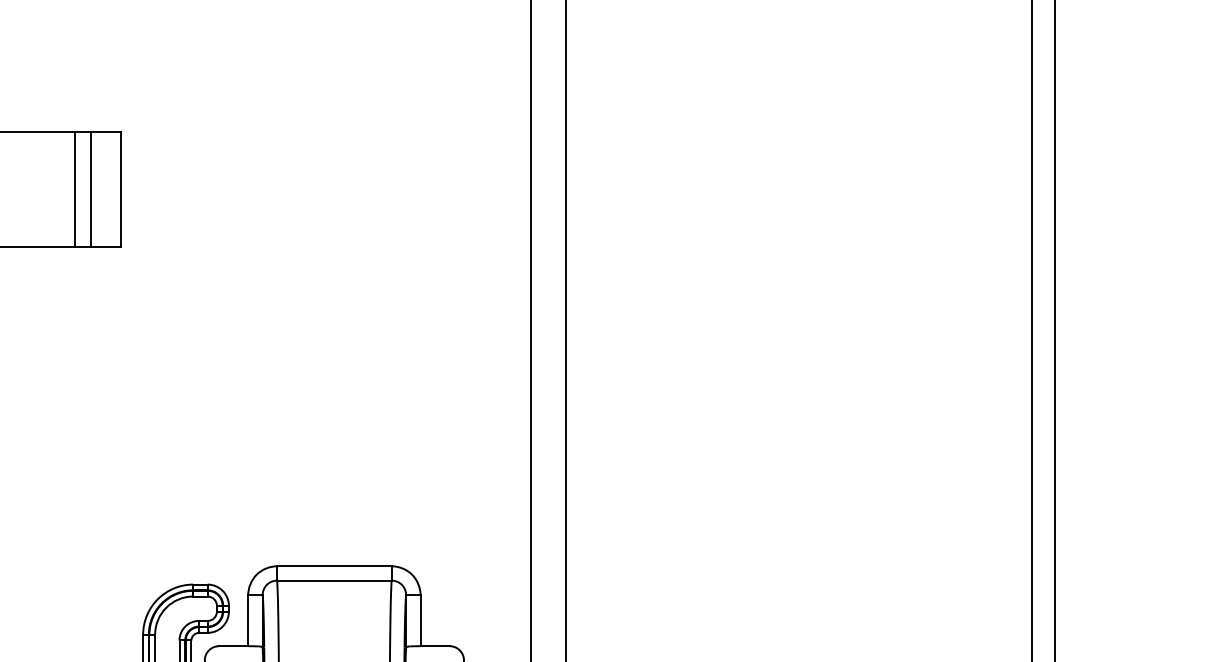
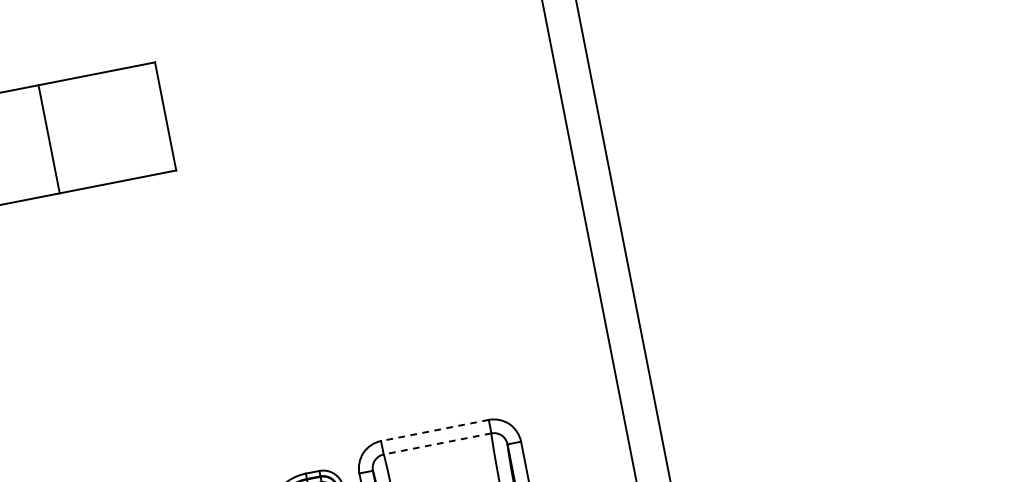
line: (75, 189) -> (122, 124), removed
line: (91, 189) -> (137, 121), removed
line: (333, 566) -> (434, 430), solid -> dashed
line: (333, 580) -> (436, 443), solid -> dashed

